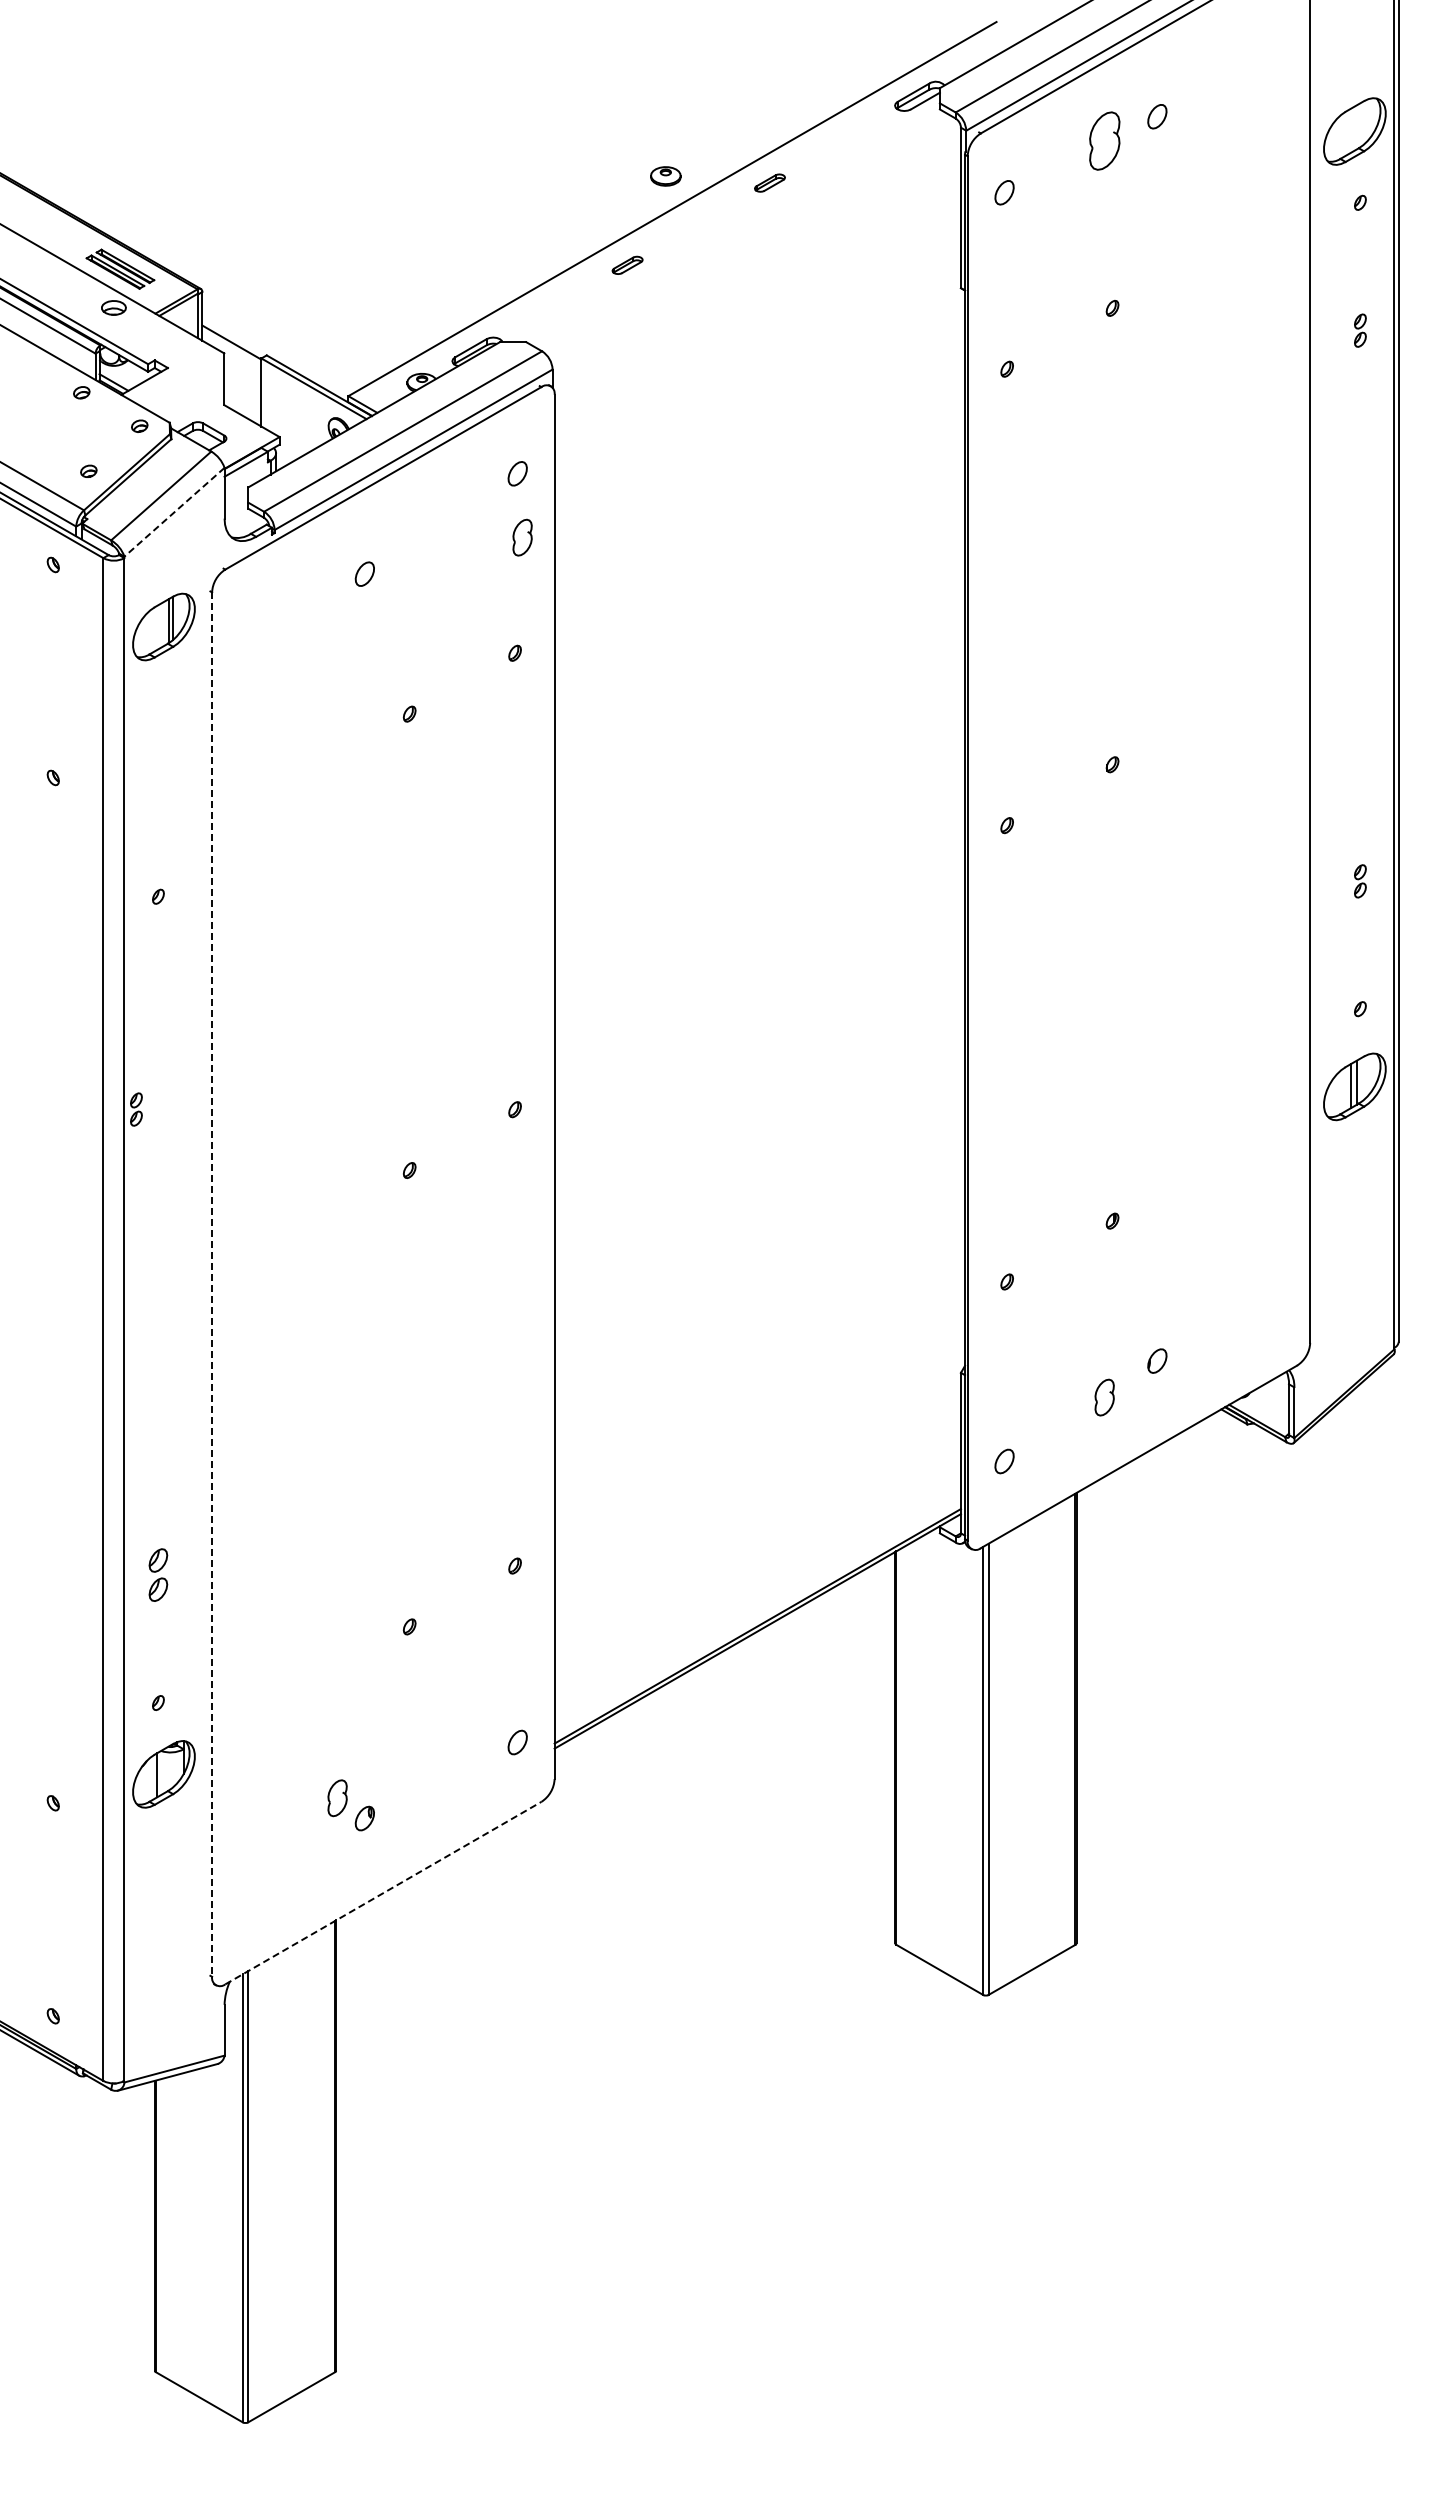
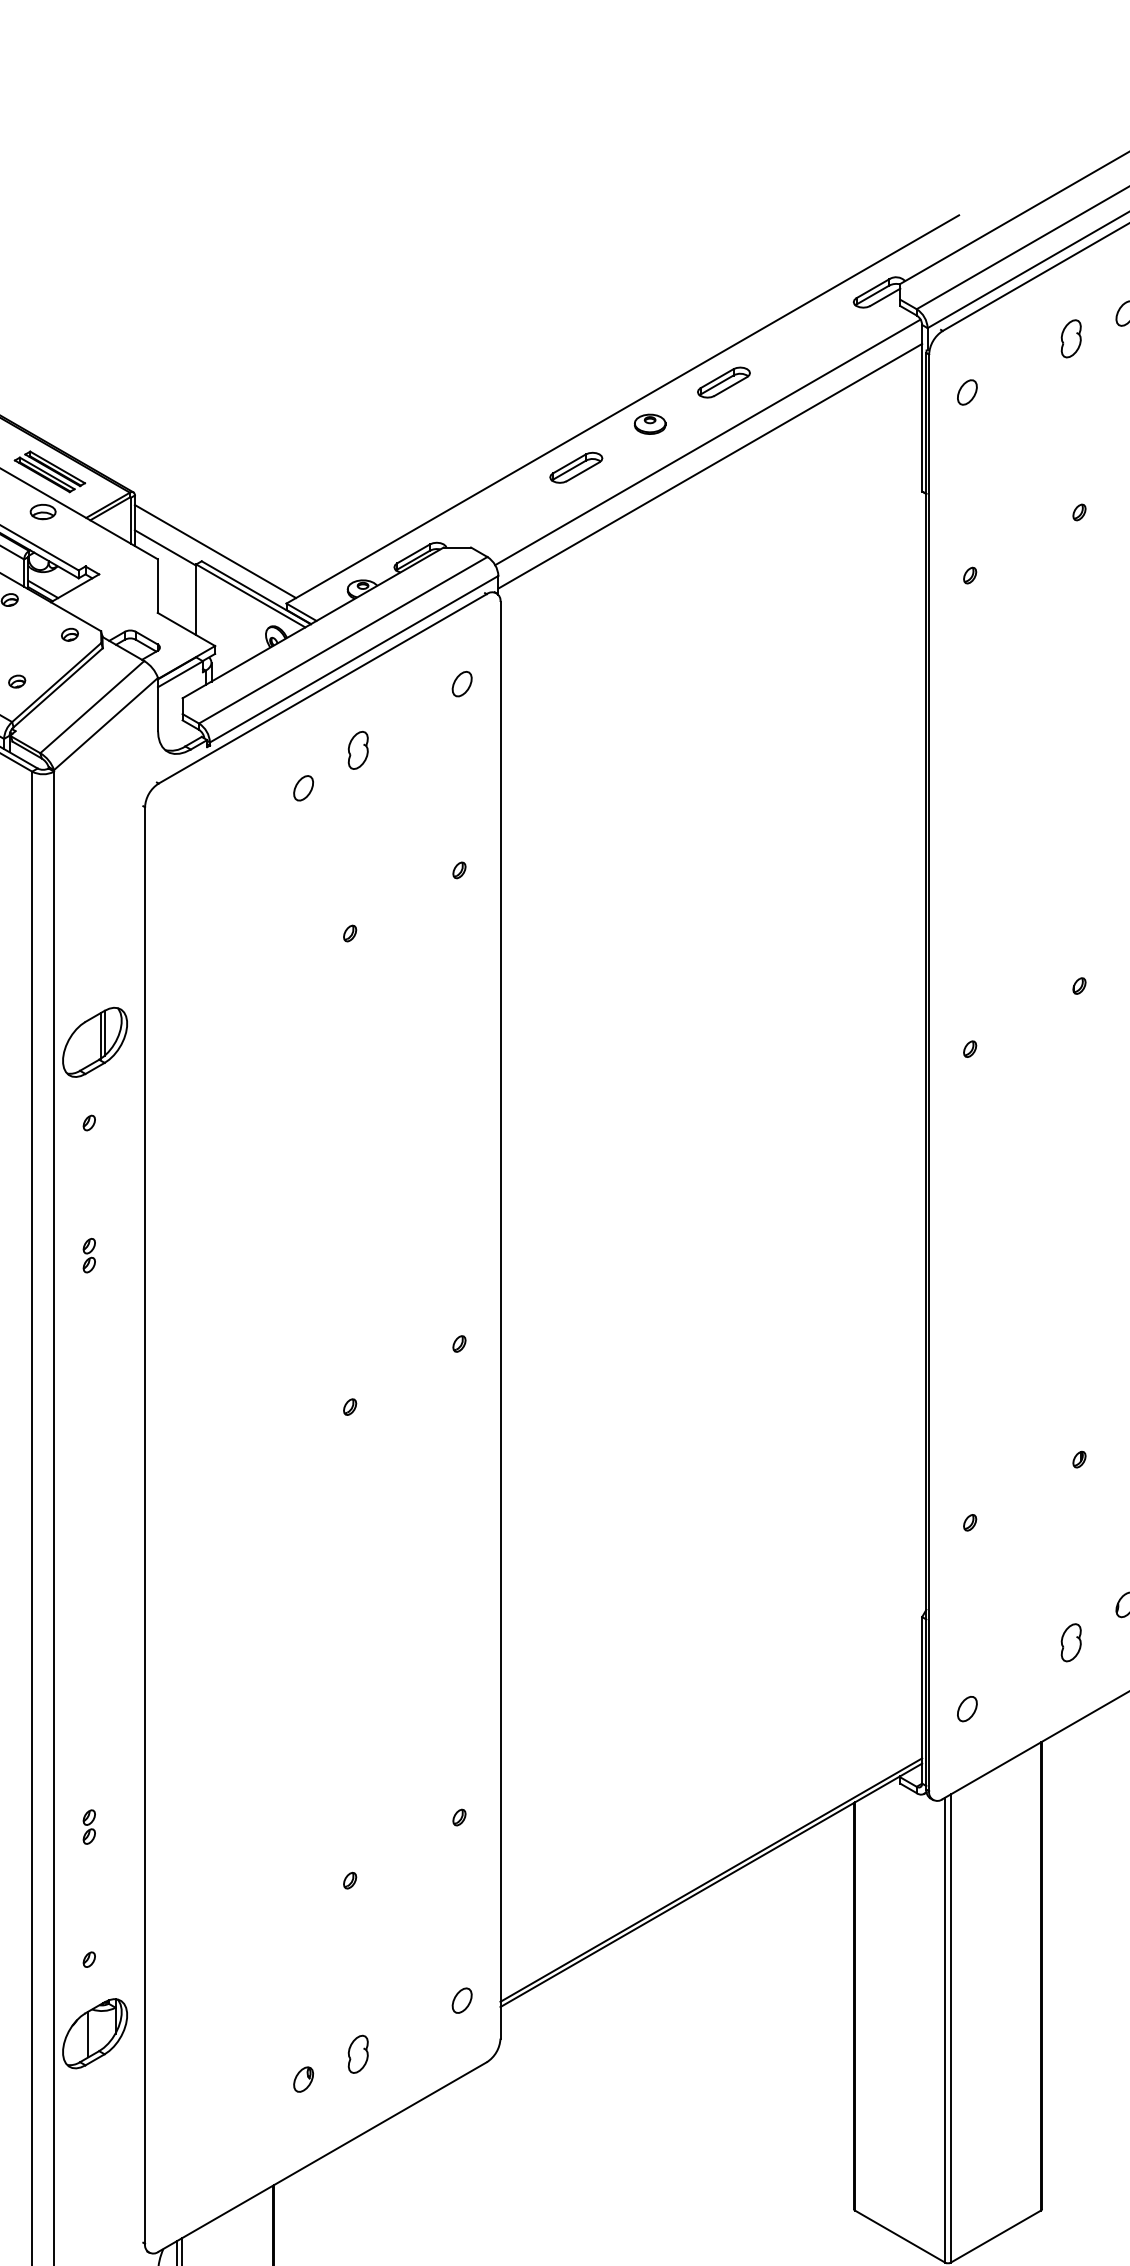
part: (1104, 140) -> (1071, 338), size x0.62
part: (665, 176) -> (649, 424), moved
part: (769, 182) -> (723, 381), size x1.67
line: (754, 240) -> (707, 442), added
line: (756, 263) -> (709, 465), added
part: (627, 265) -> (576, 467), size x1.67
line: (279, 345) -> (214, 550), added
line: (174, 512) -> (106, 724), dashed -> solid
part: (522, 537) -> (358, 750), moved
part: (163, 626) -> (94, 1041), moved
part: (136, 1109) -> (89, 1255), moved
line: (212, 1285) -> (145, 1526), dashed -> solid
part: (158, 1575) -> (89, 1827), size x0.62
part: (337, 1798) -> (358, 2054), moved
line: (383, 1893) -> (322, 2157), dashed -> solid

